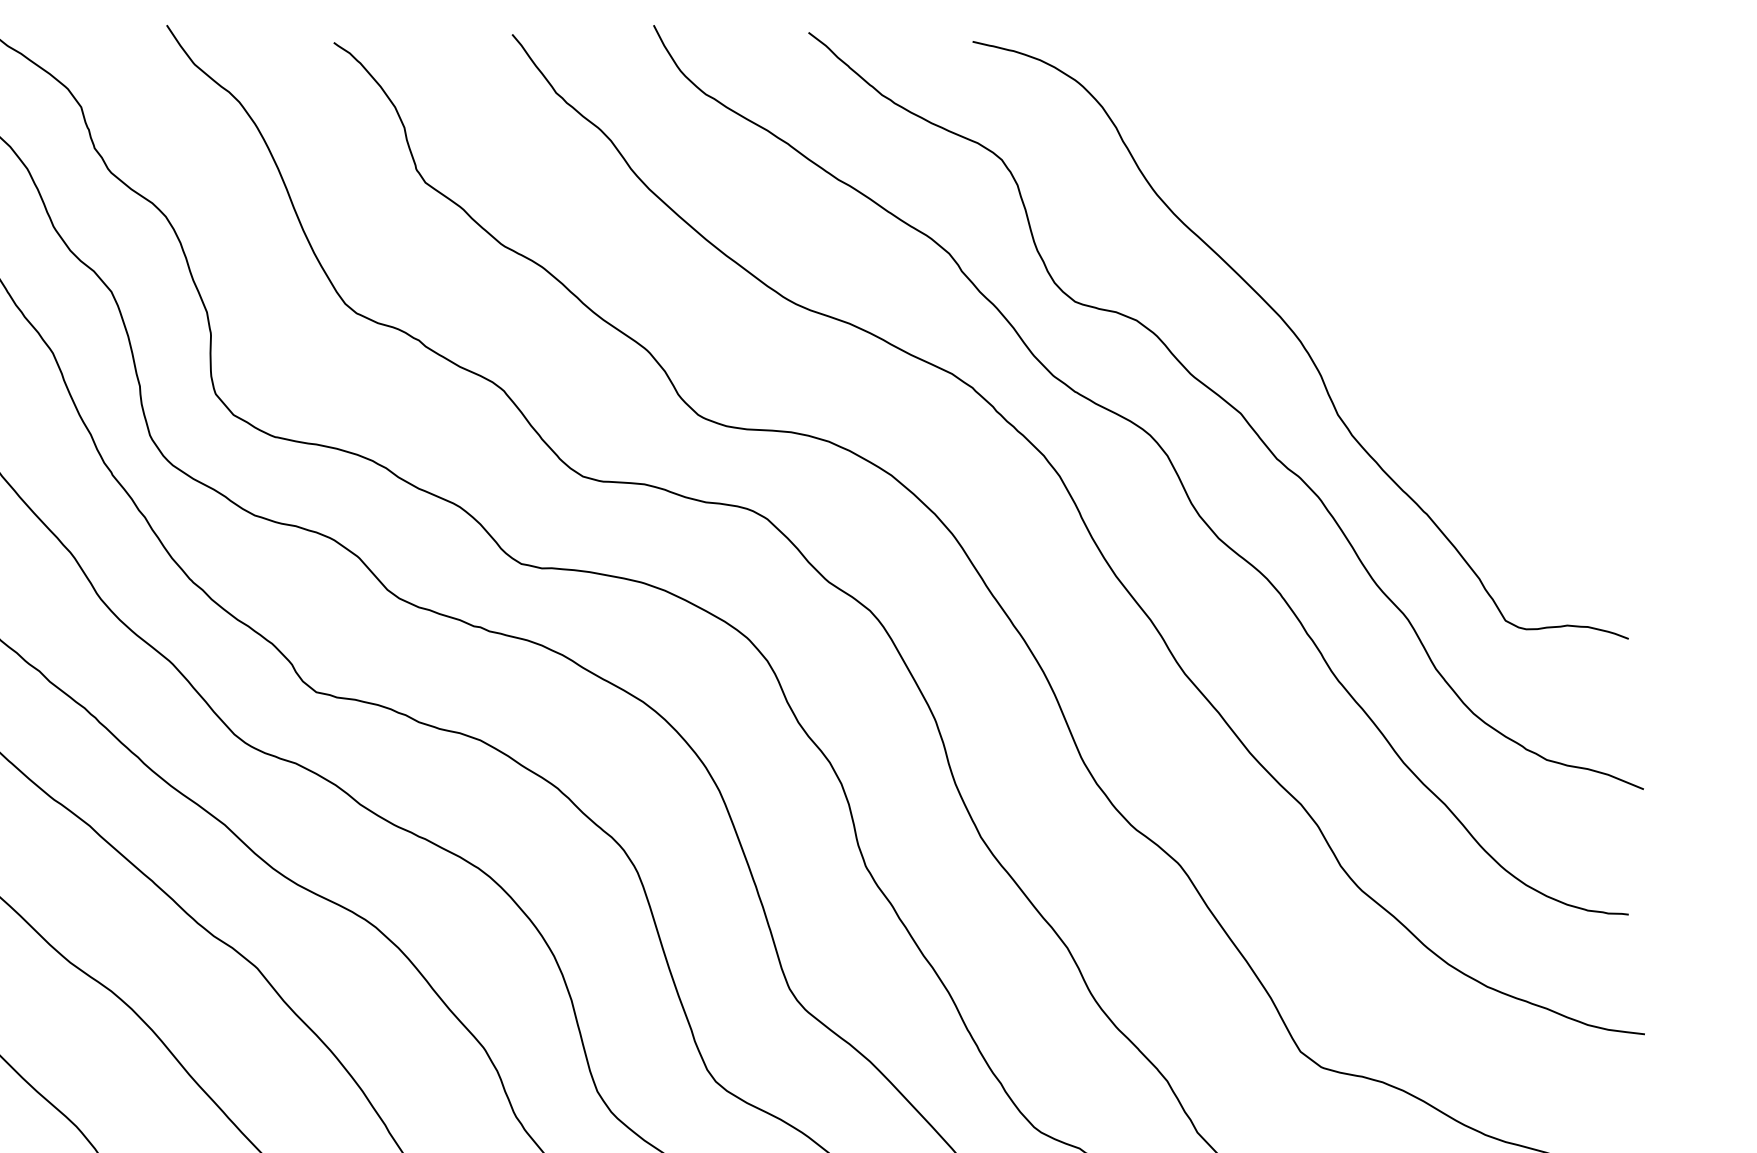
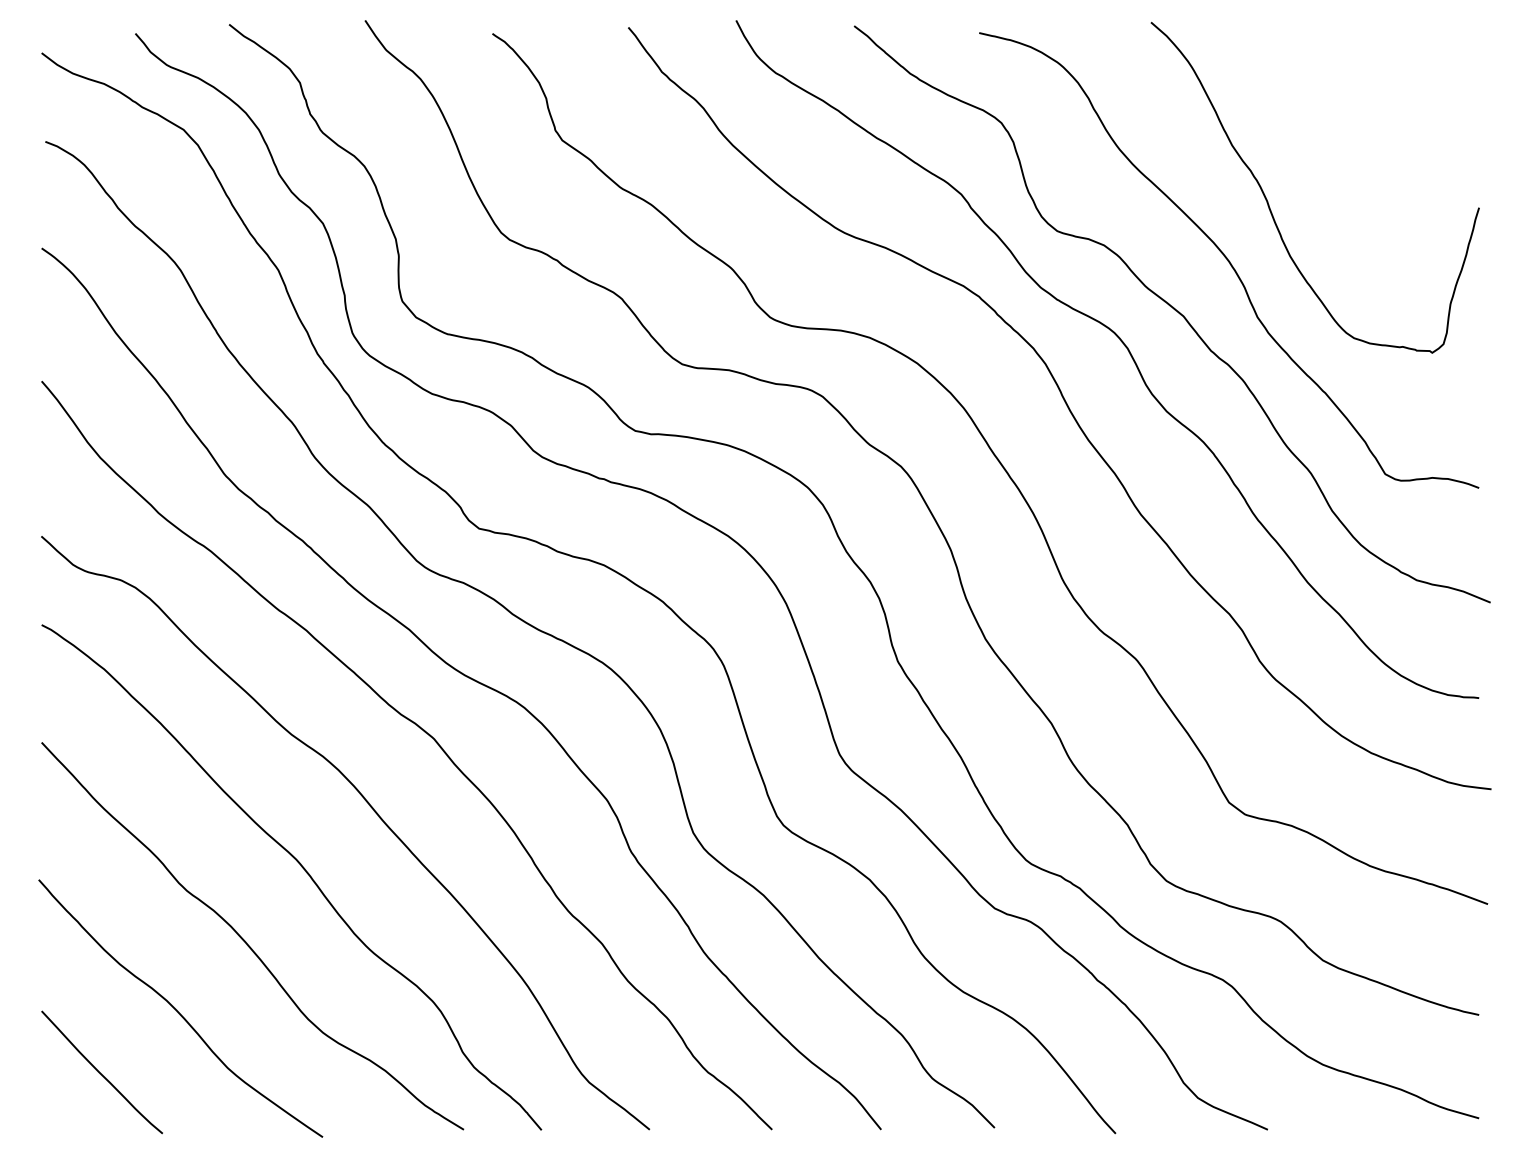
curve: (1352, 262) -> (1268, 201), added

